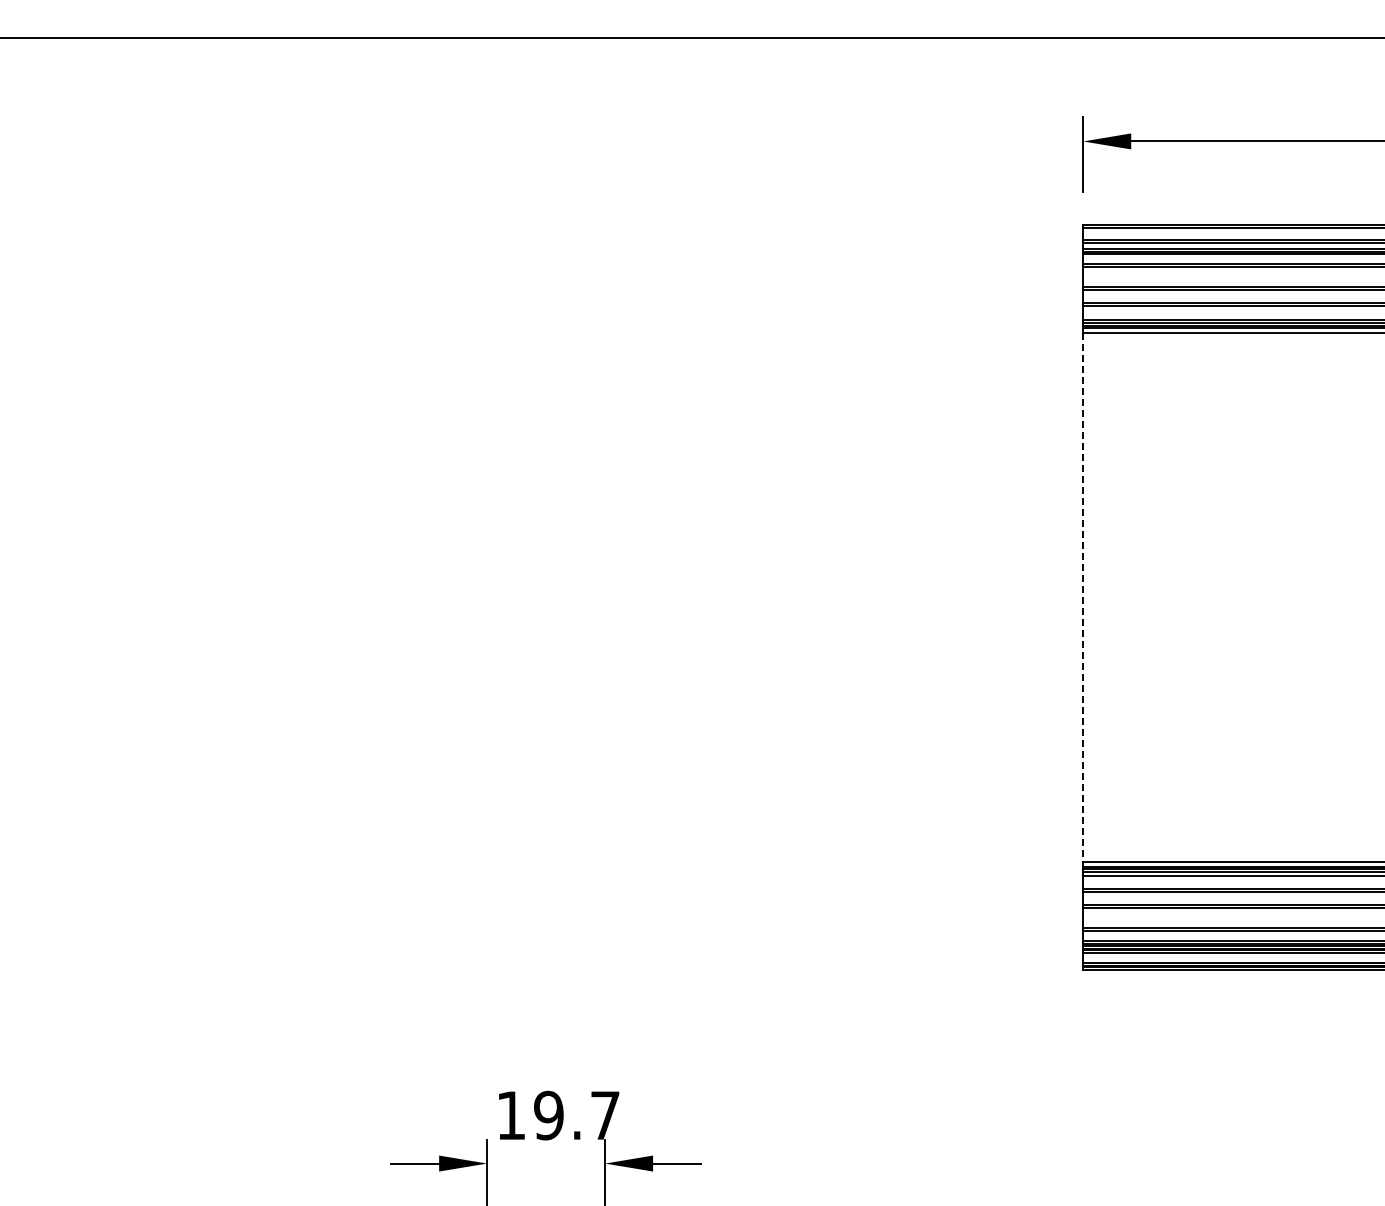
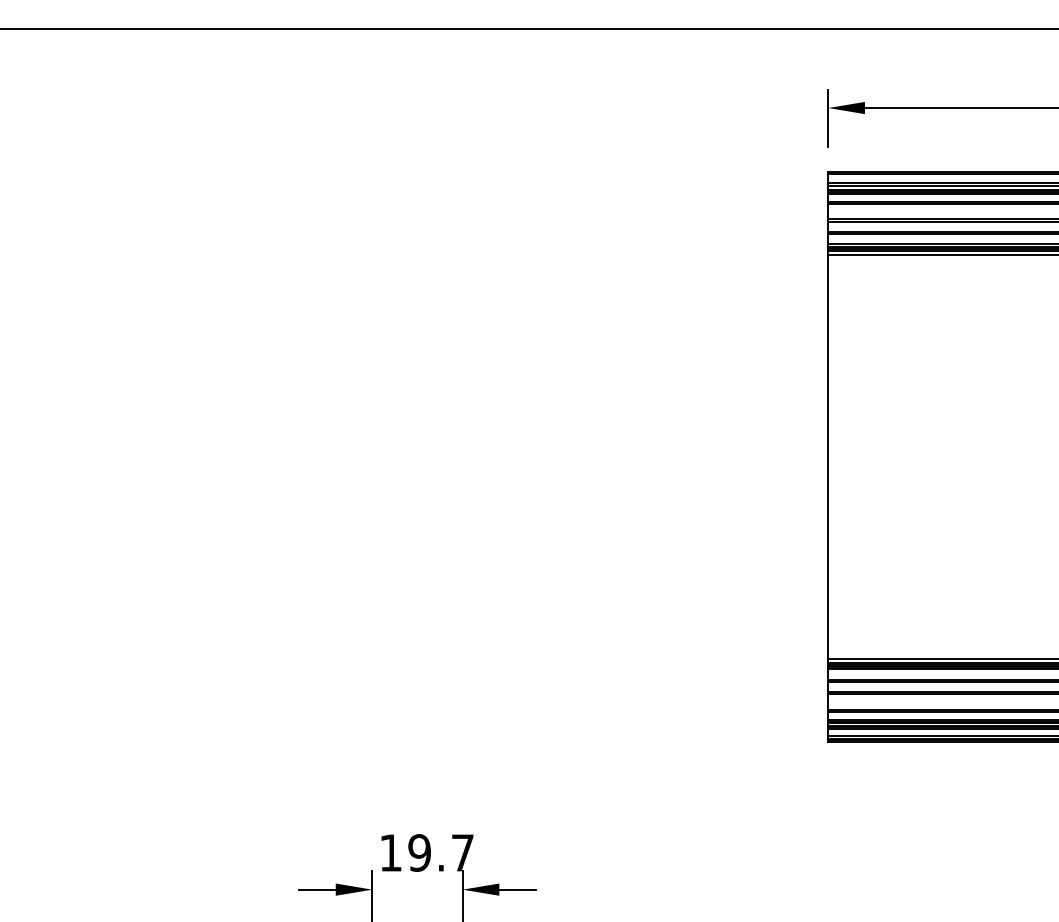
line: (1083, 598) -> (828, 457), dashed -> solid

